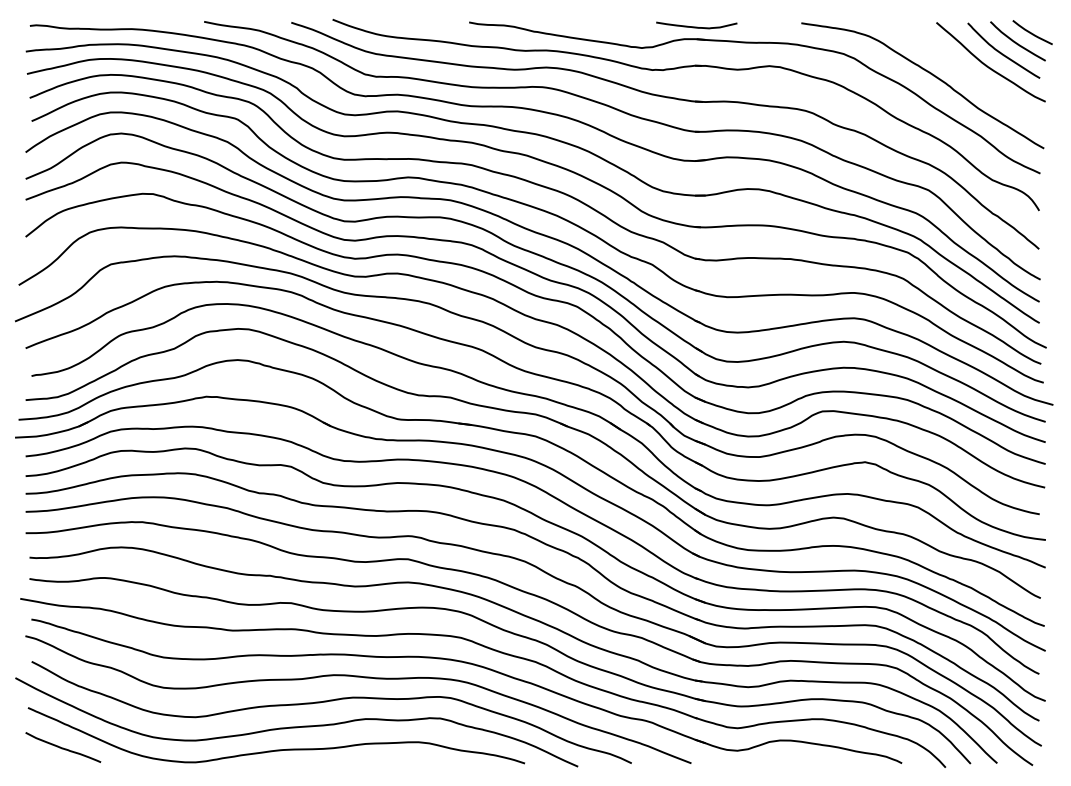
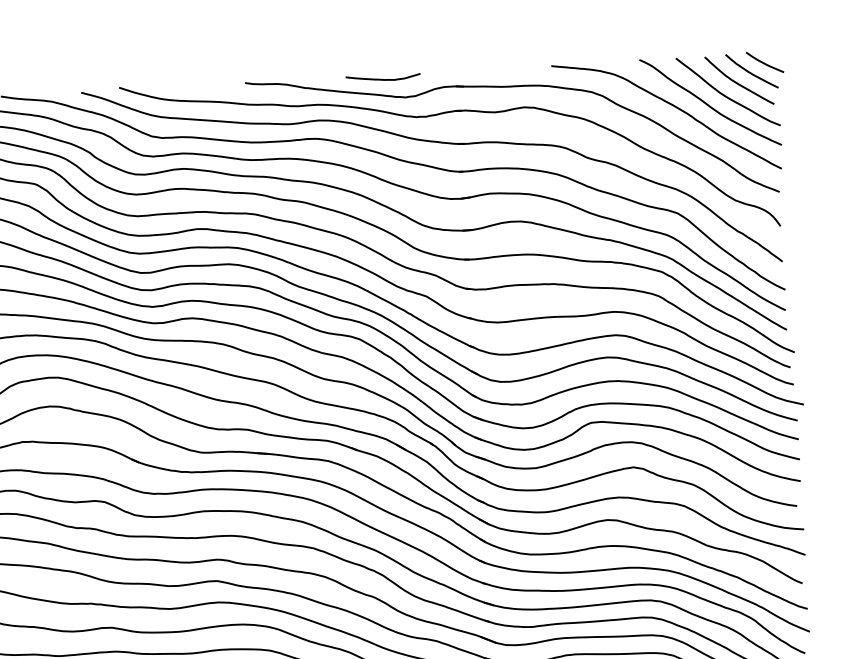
curve: (696, 26) -> (382, 78), moved
curve: (969, 74) -> (709, 104), added

